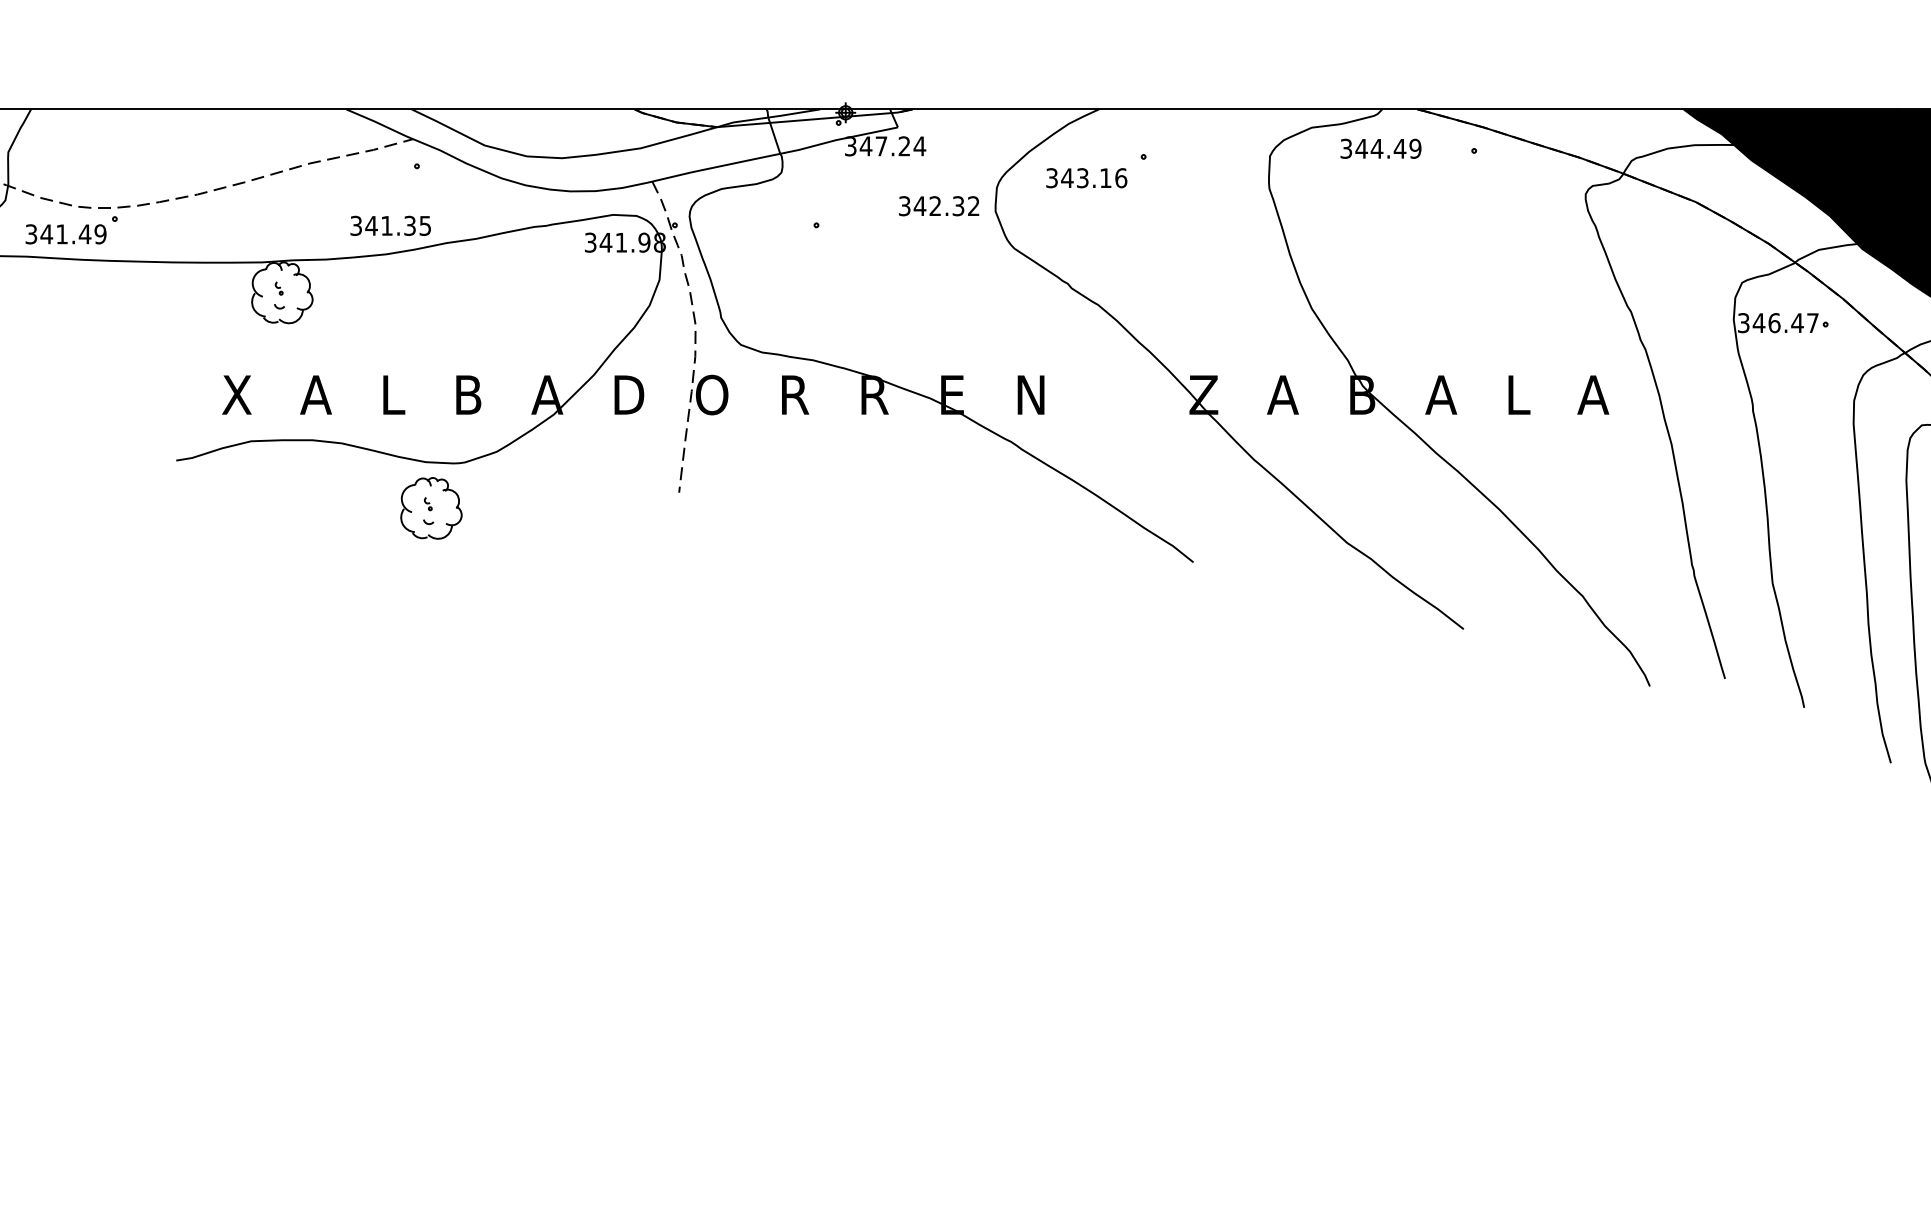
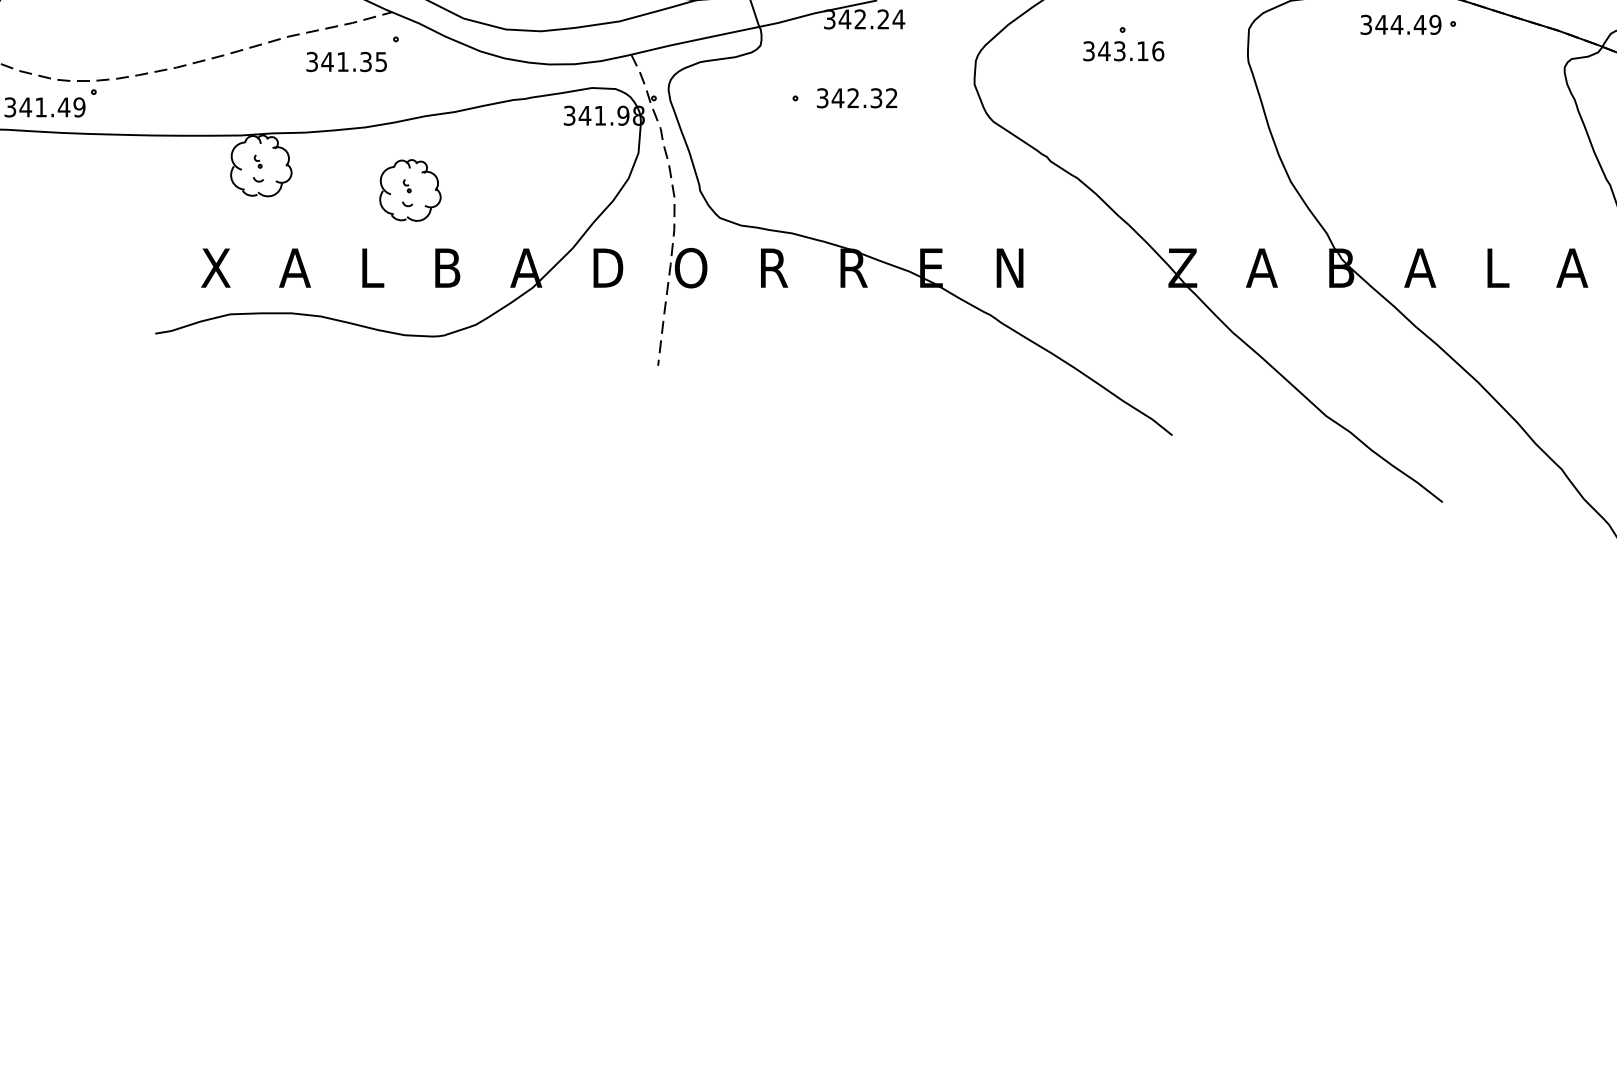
text: (881, 146) -> (860, 19), 347.24 -> 342.24
text: (1380, 148) -> (1400, 24), moved
text: (1086, 178) -> (1123, 51), moved
text: (939, 206) -> (857, 98), moved
text: (390, 225) -> (346, 61), moved
part: (431, 508) -> (410, 190), moved

